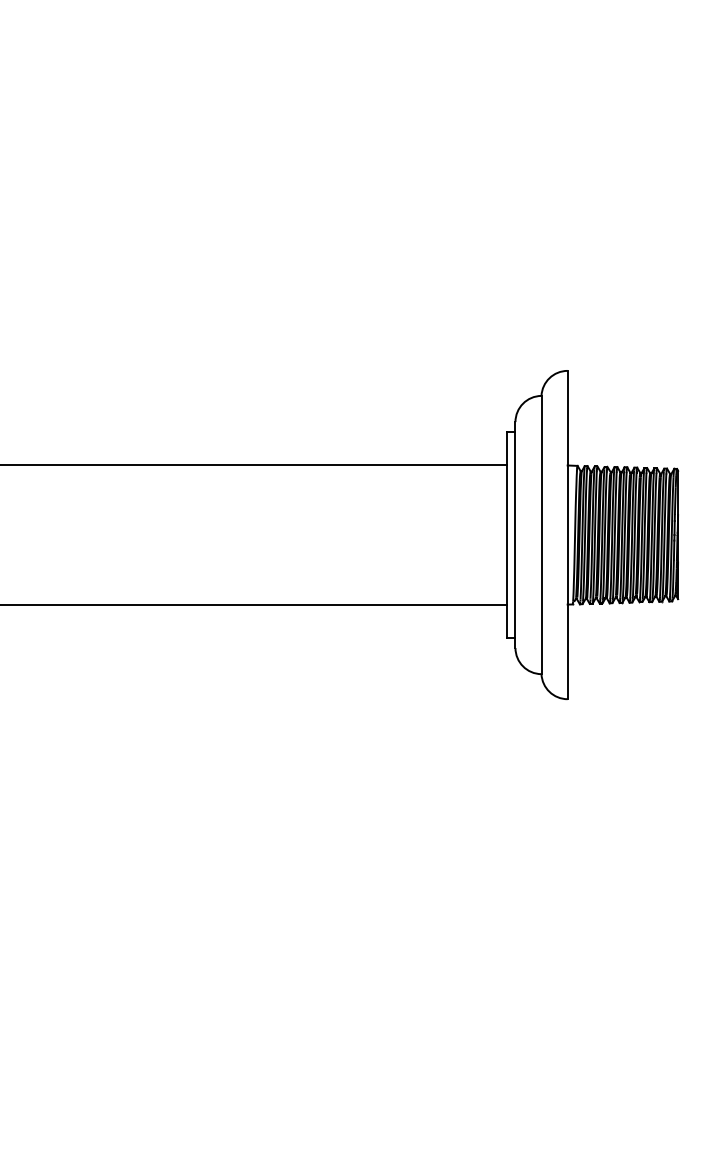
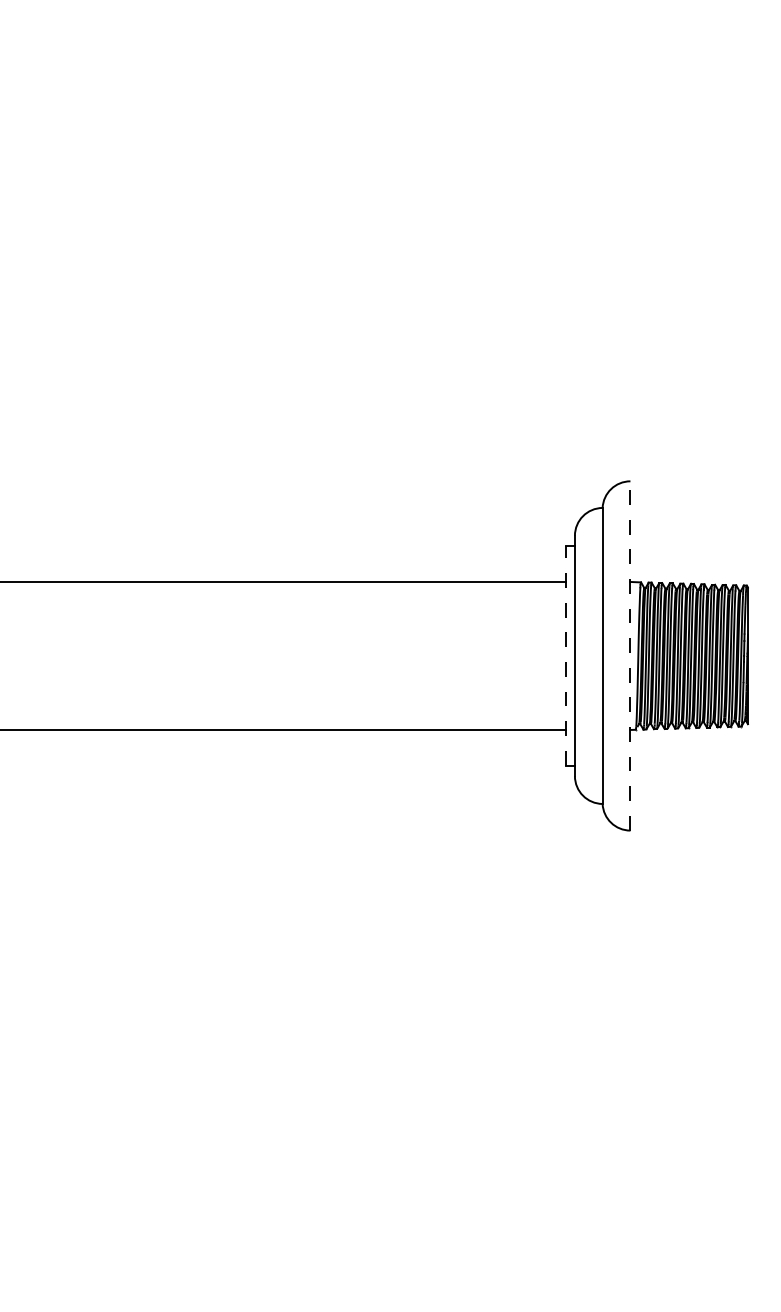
line: (506, 534) -> (565, 655), solid -> dashed
line: (567, 534) -> (630, 655), solid -> dashed

